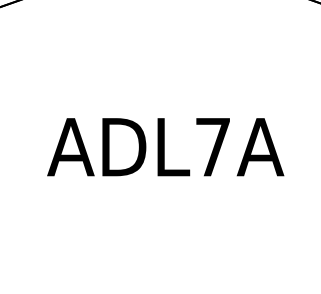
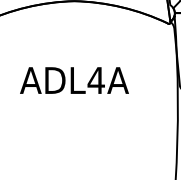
text: (211, 147) -> (95, 80), ADL7A -> ADL4A

